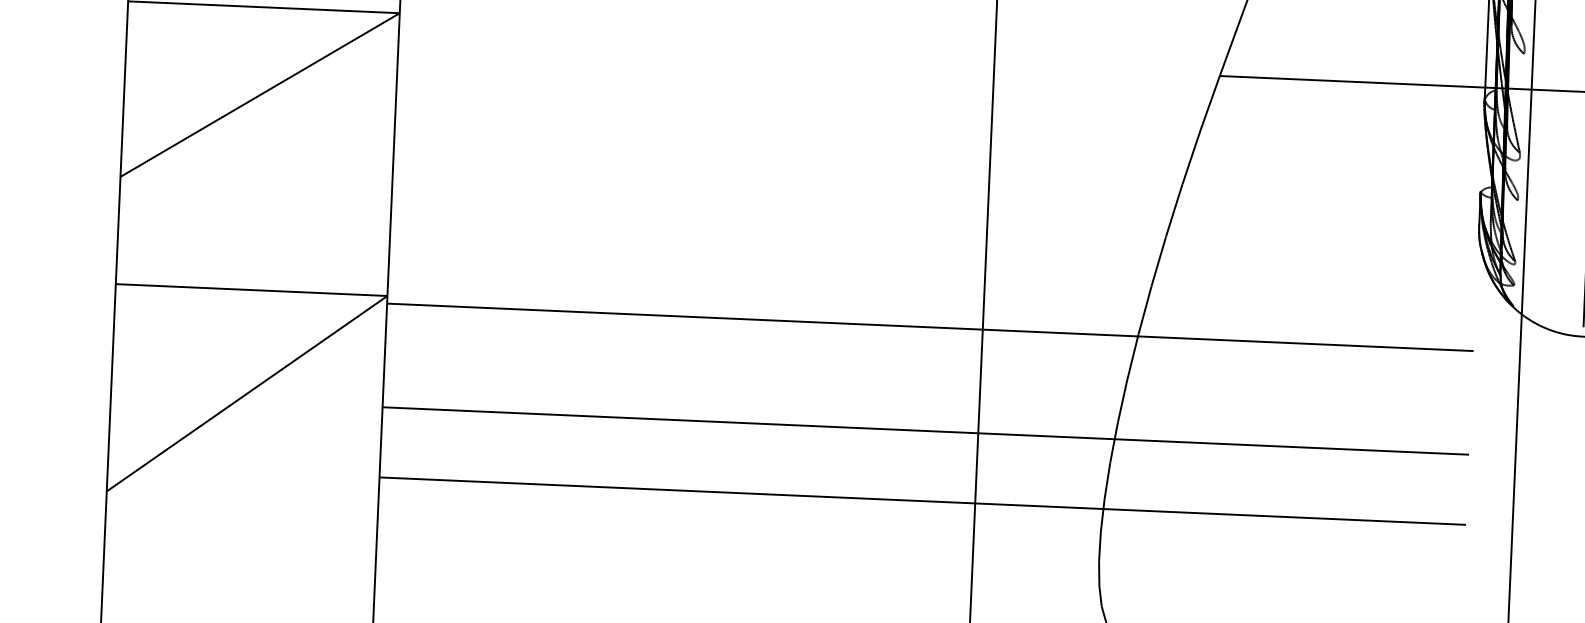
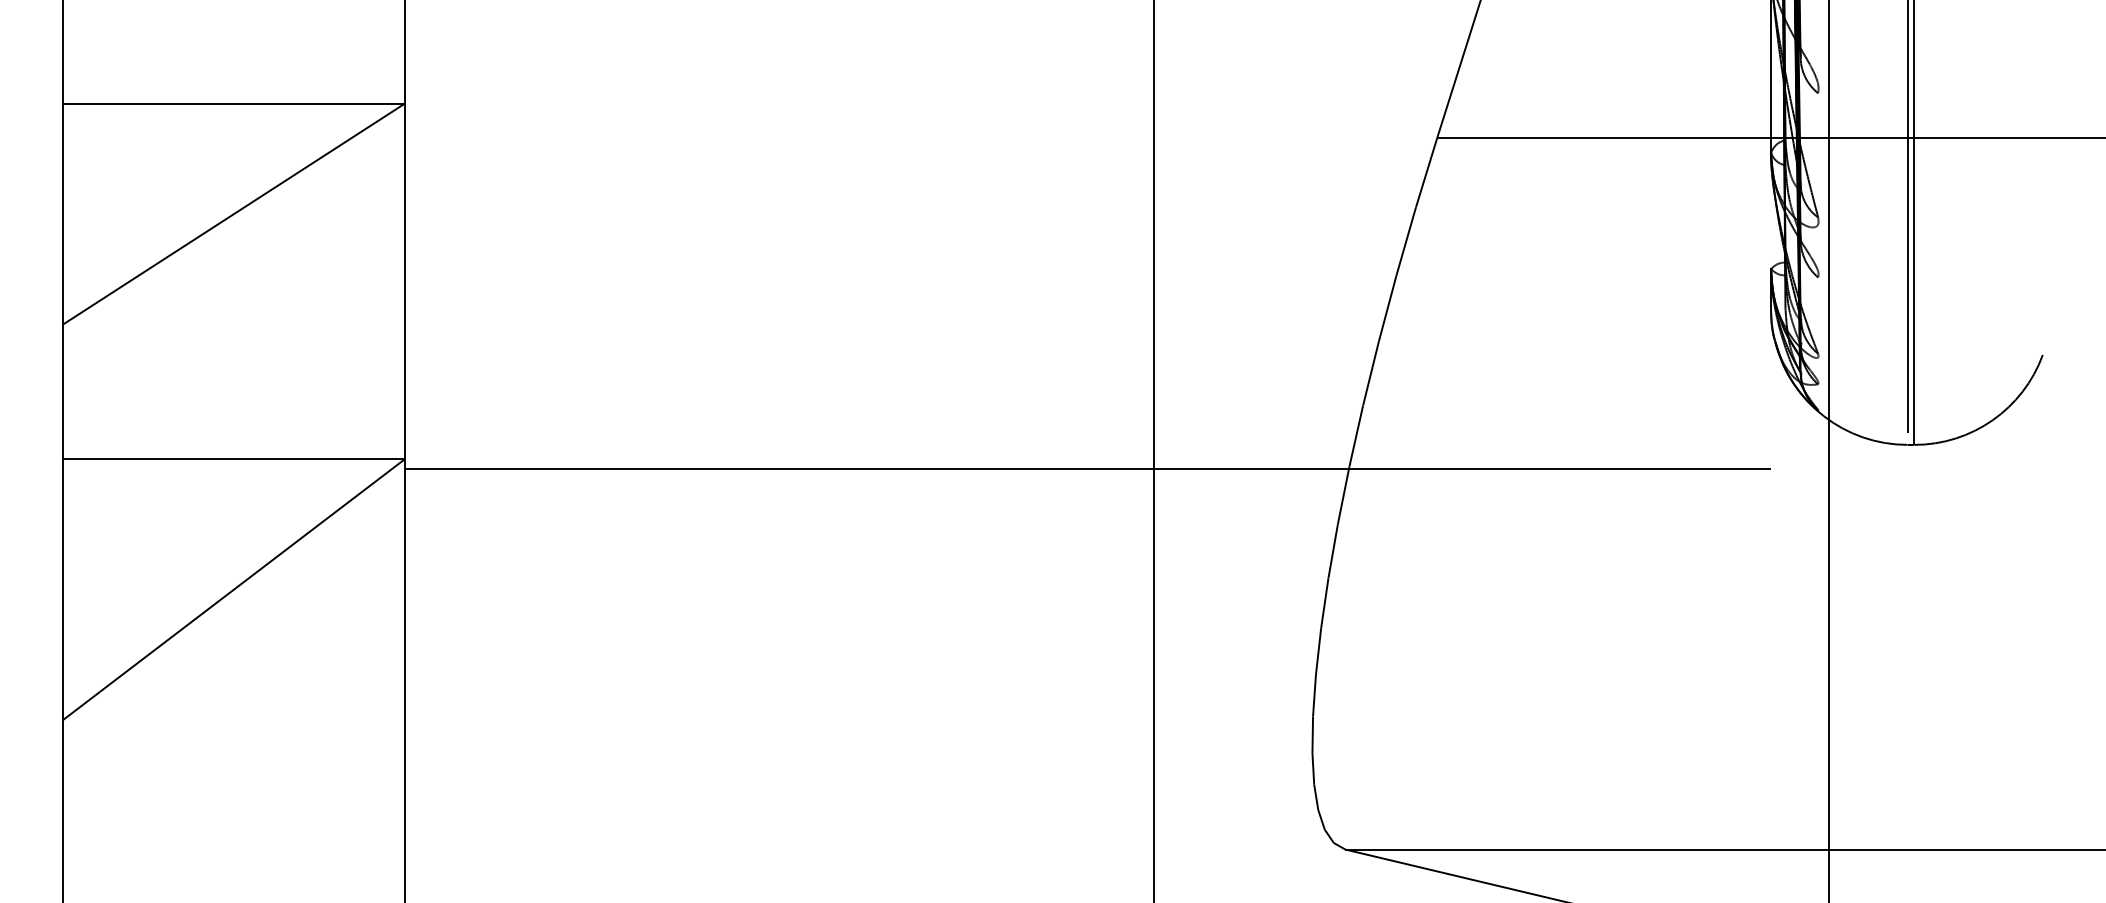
line: (925, 431) -> (1087, 599), removed
line: (922, 501) -> (1087, 687), removed

